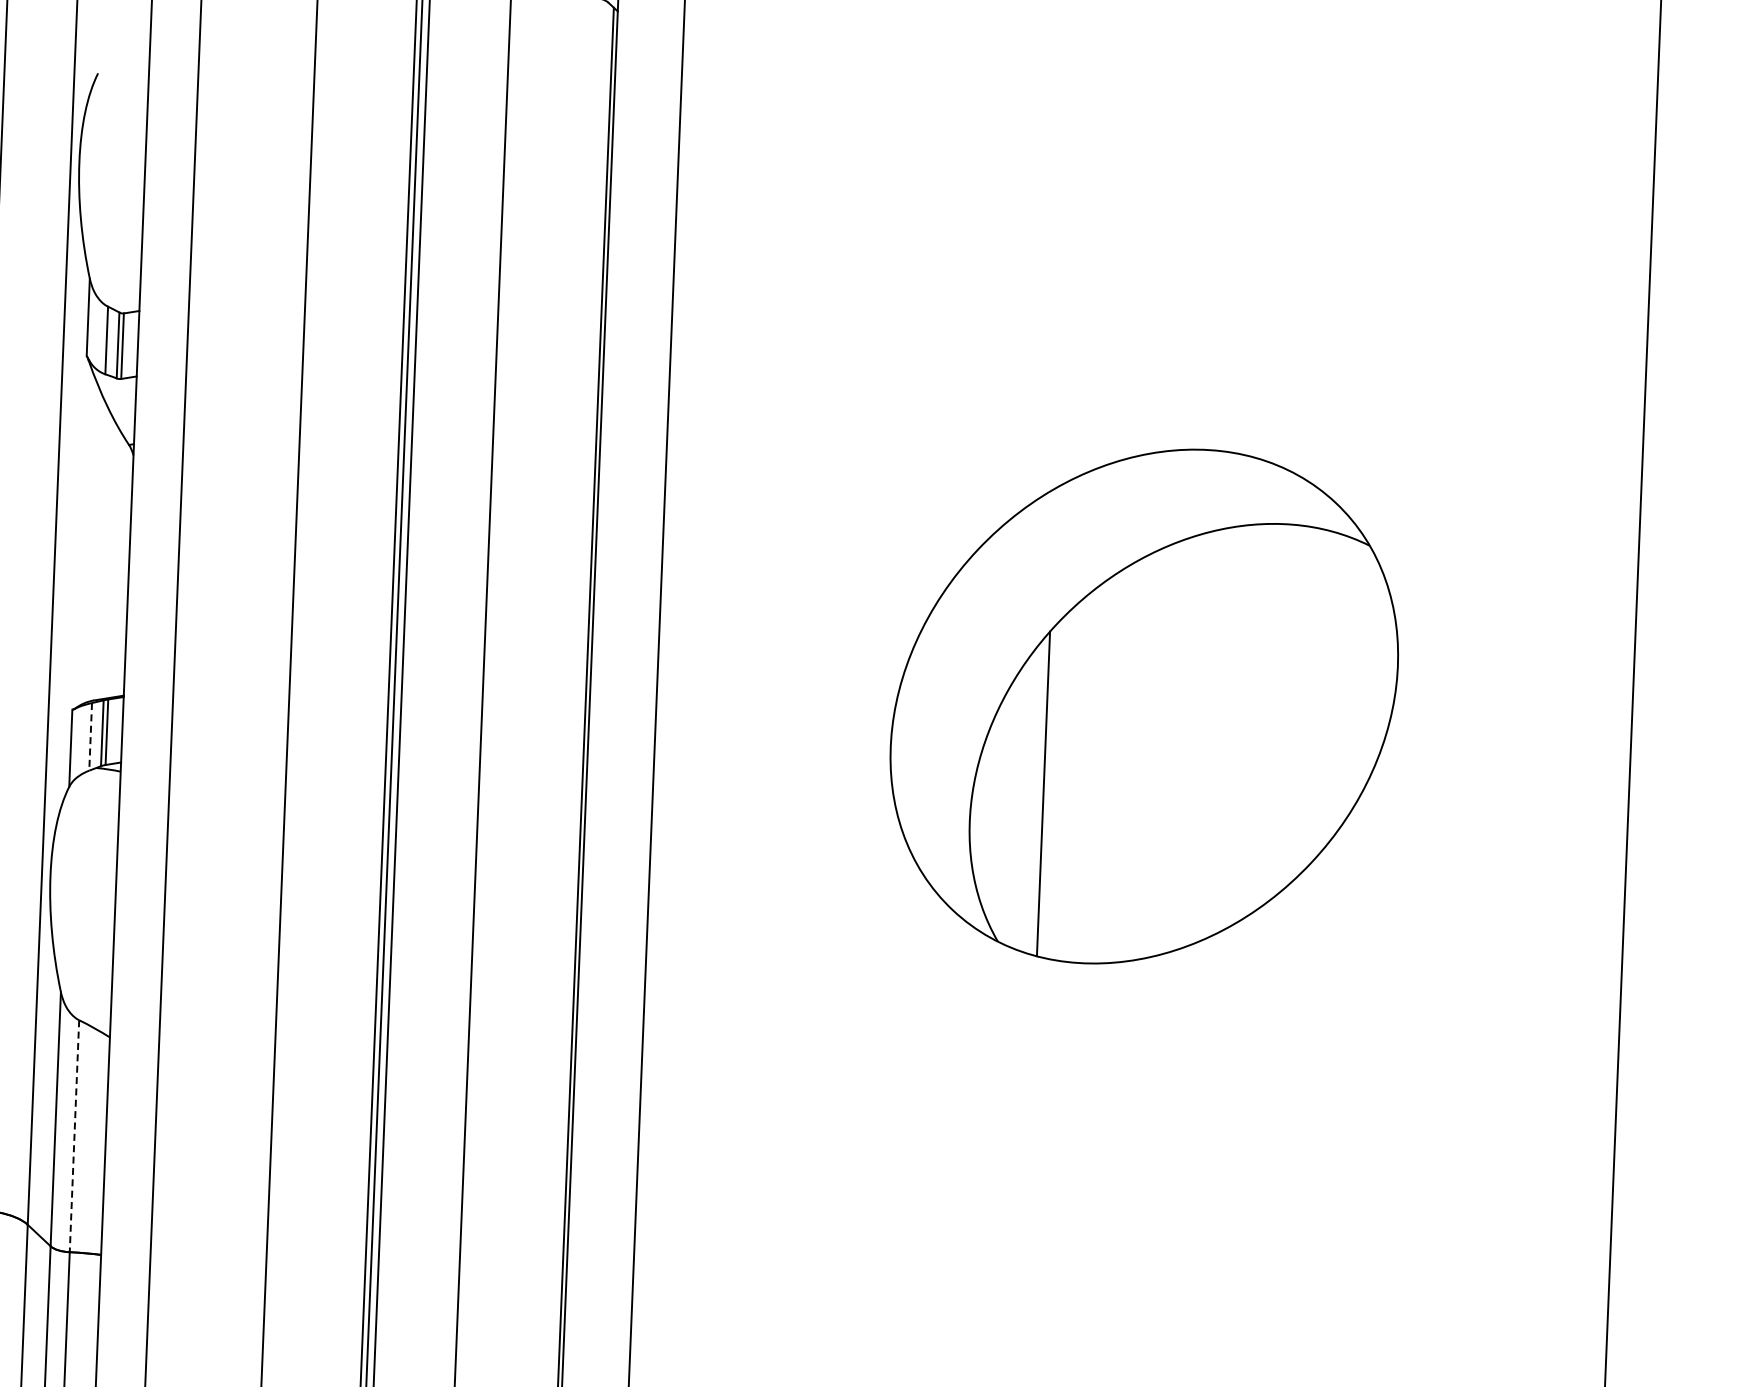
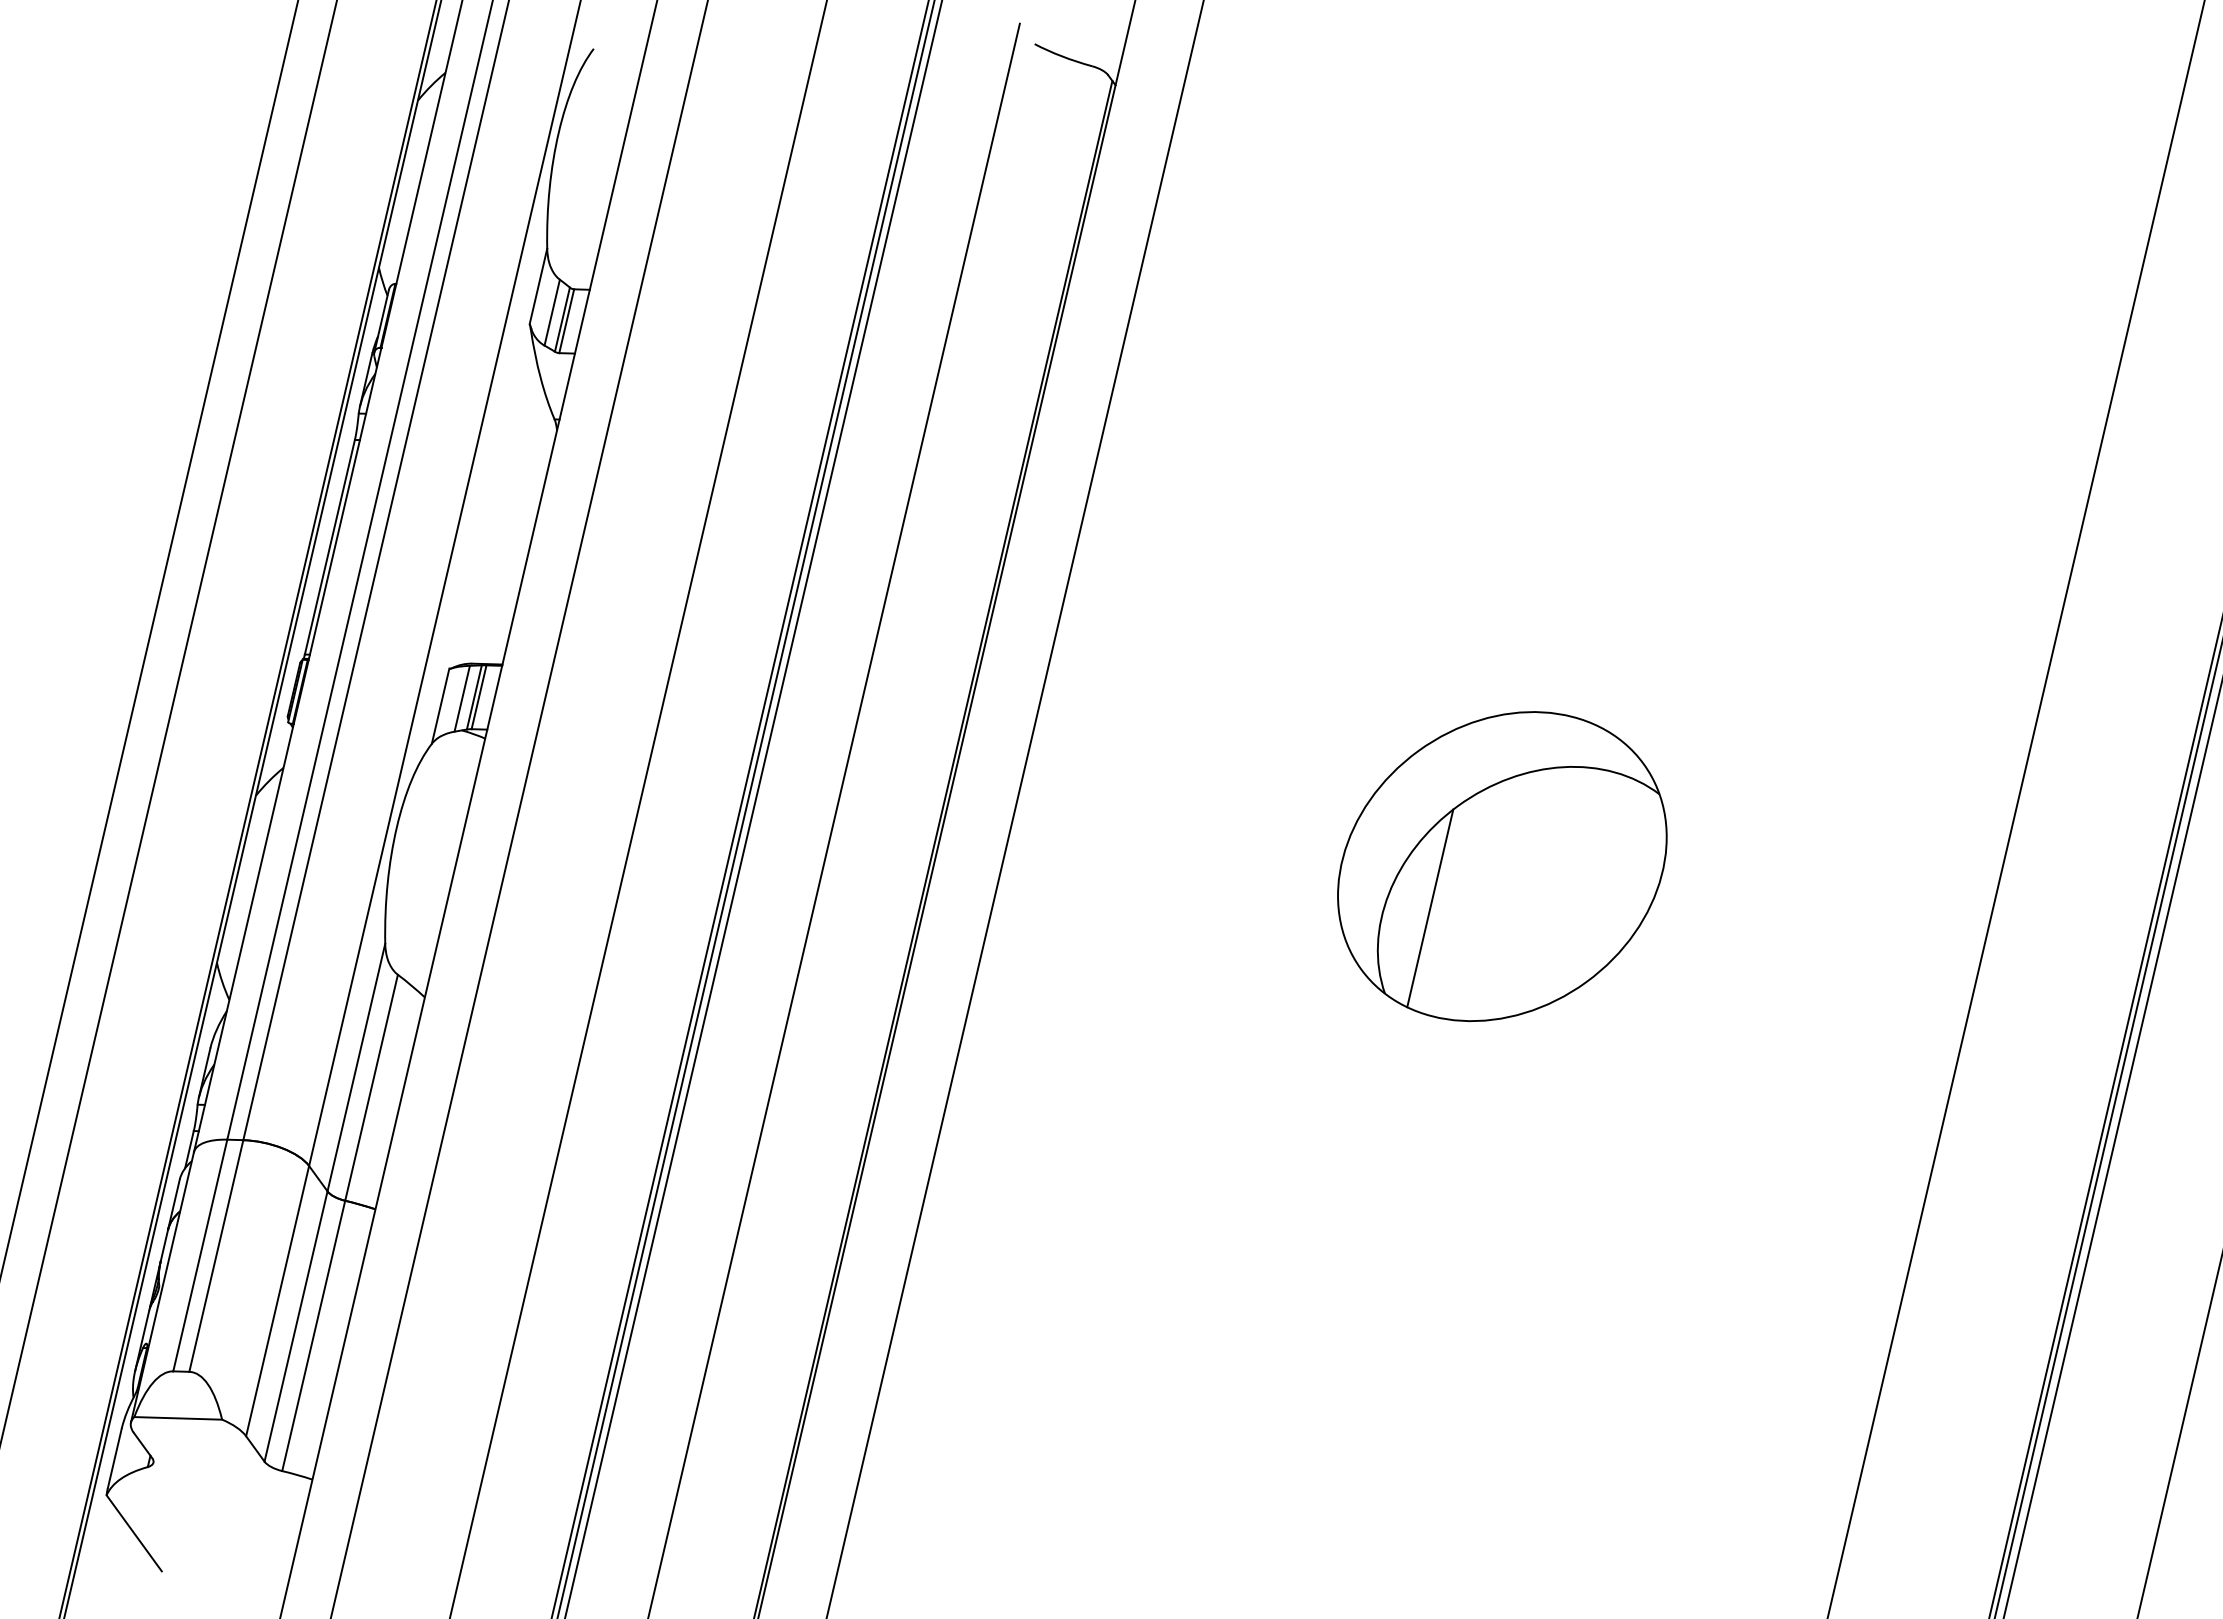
part: (1144, 706) -> (1502, 866), size x0.62
line: (90, 736) -> (462, 698), dashed -> solid
line: (74, 1136) -> (371, 1088), dashed -> solid

